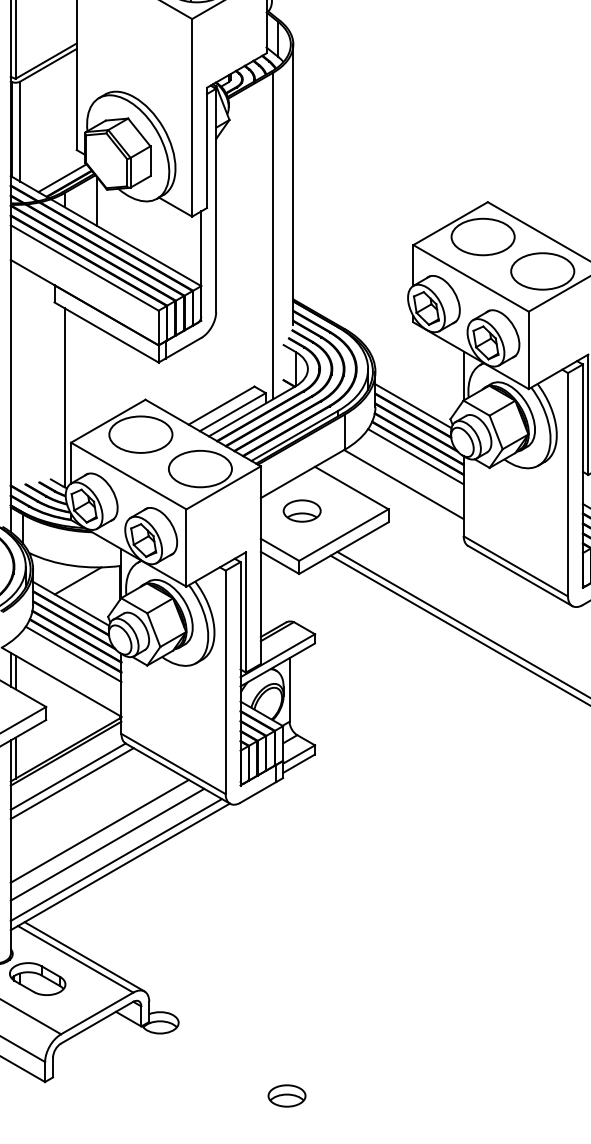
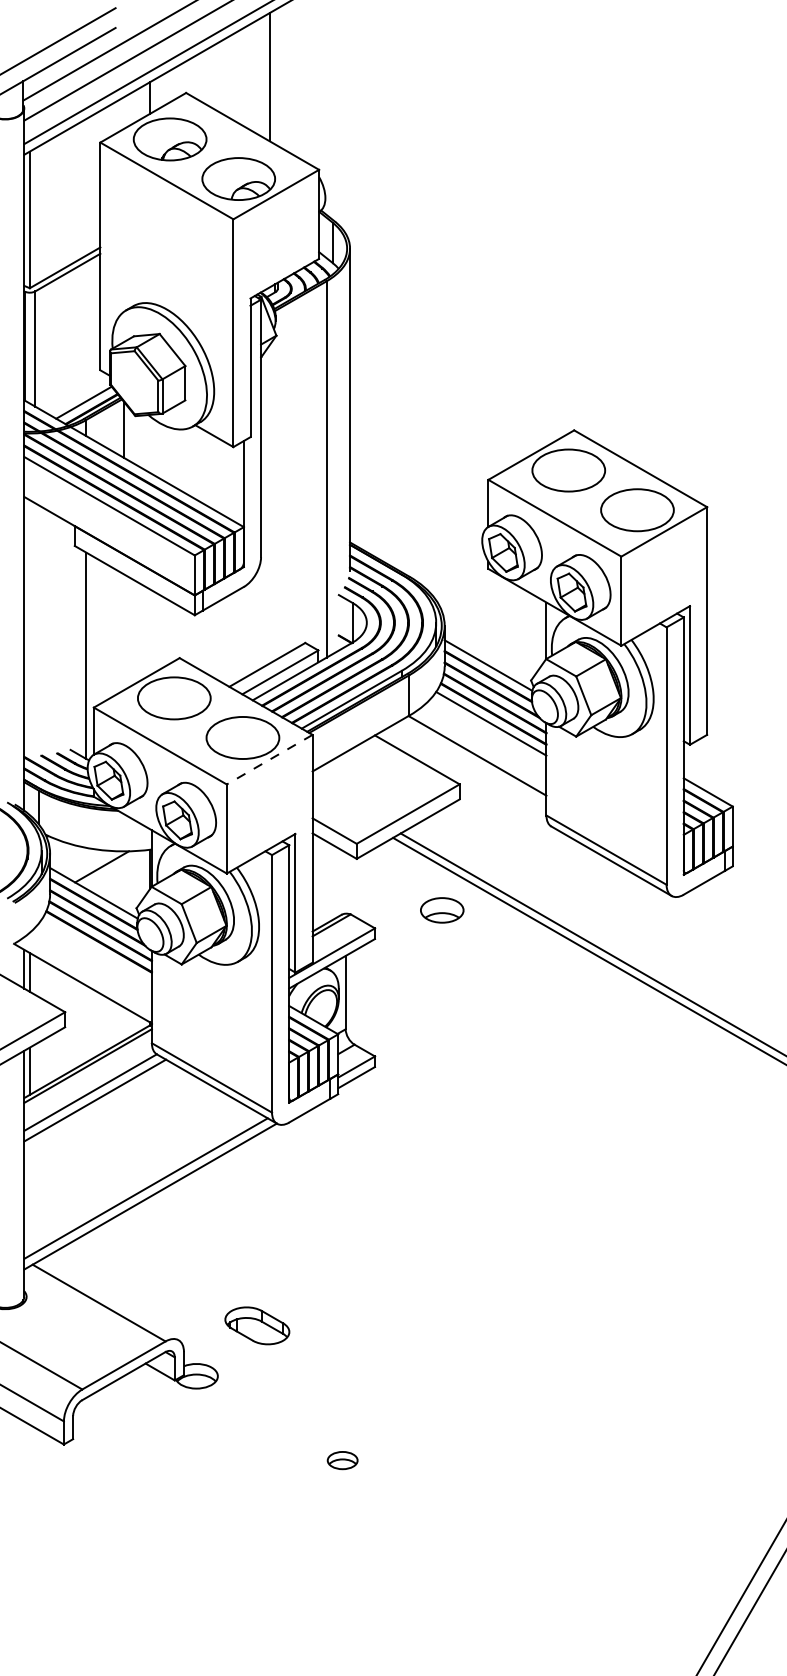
line: (223, 487) -> (269, 759), solid -> dashed
part: (302, 511) -> (442, 910), moved
line: (73, 654) -> (96, 951), removed
line: (99, 831) -> (126, 1155), removed
line: (107, 844) -> (135, 1170), removed
line: (84, 957) -> (109, 1300), removed
part: (37, 978) -> (257, 1325), moved
part: (286, 1095) -> (342, 1460), size x0.7

